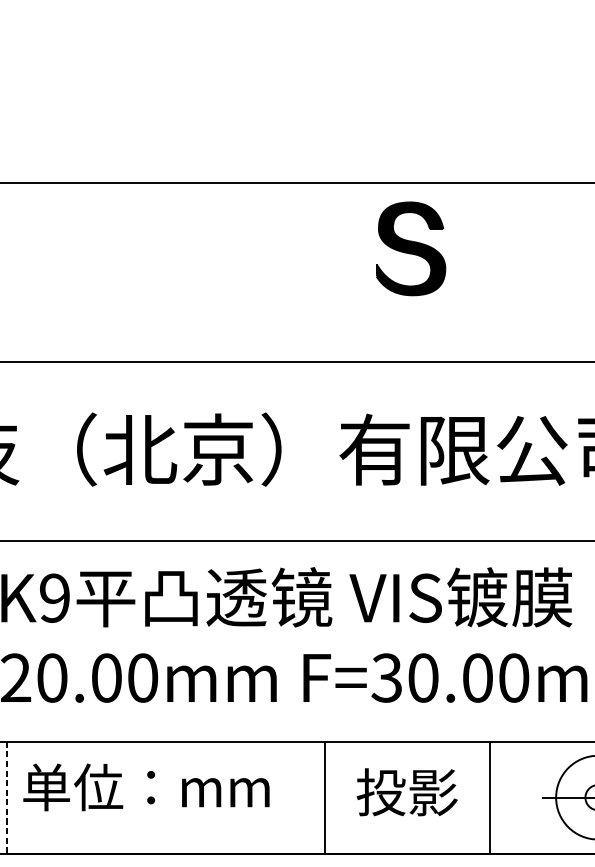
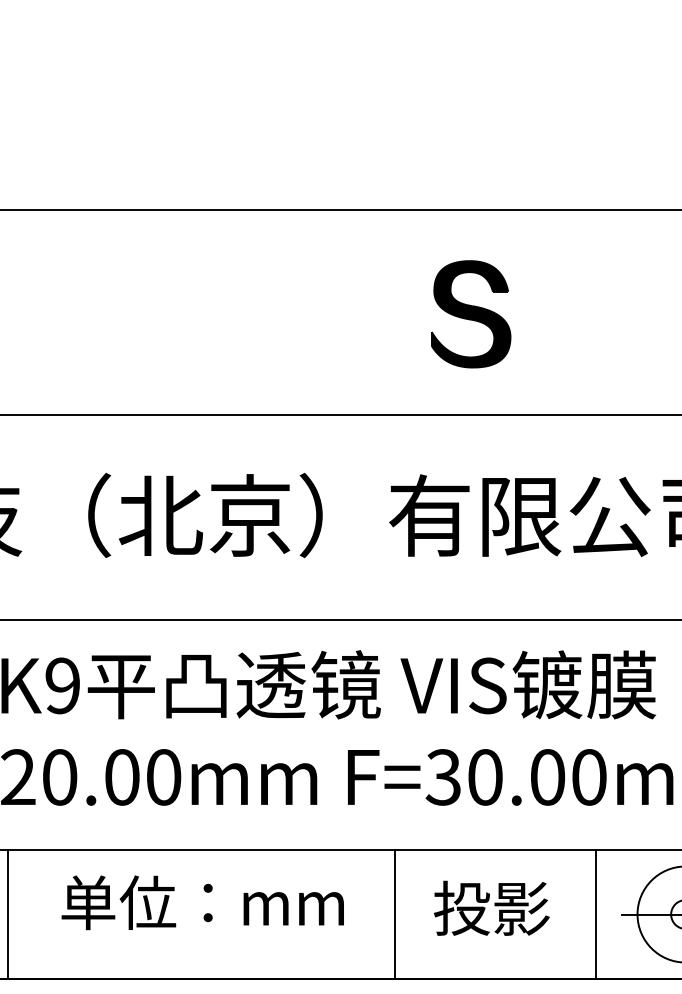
part: (411, 249) -> (471, 314), moved
text: (146, 787) -> (202, 902), moved
text: (406, 791) -> (491, 907), moved
line: (325, 797) -> (395, 914), moved
line: (489, 797) -> (595, 914), moved
line: (6, 798) -> (7, 915), dashed -> solid

